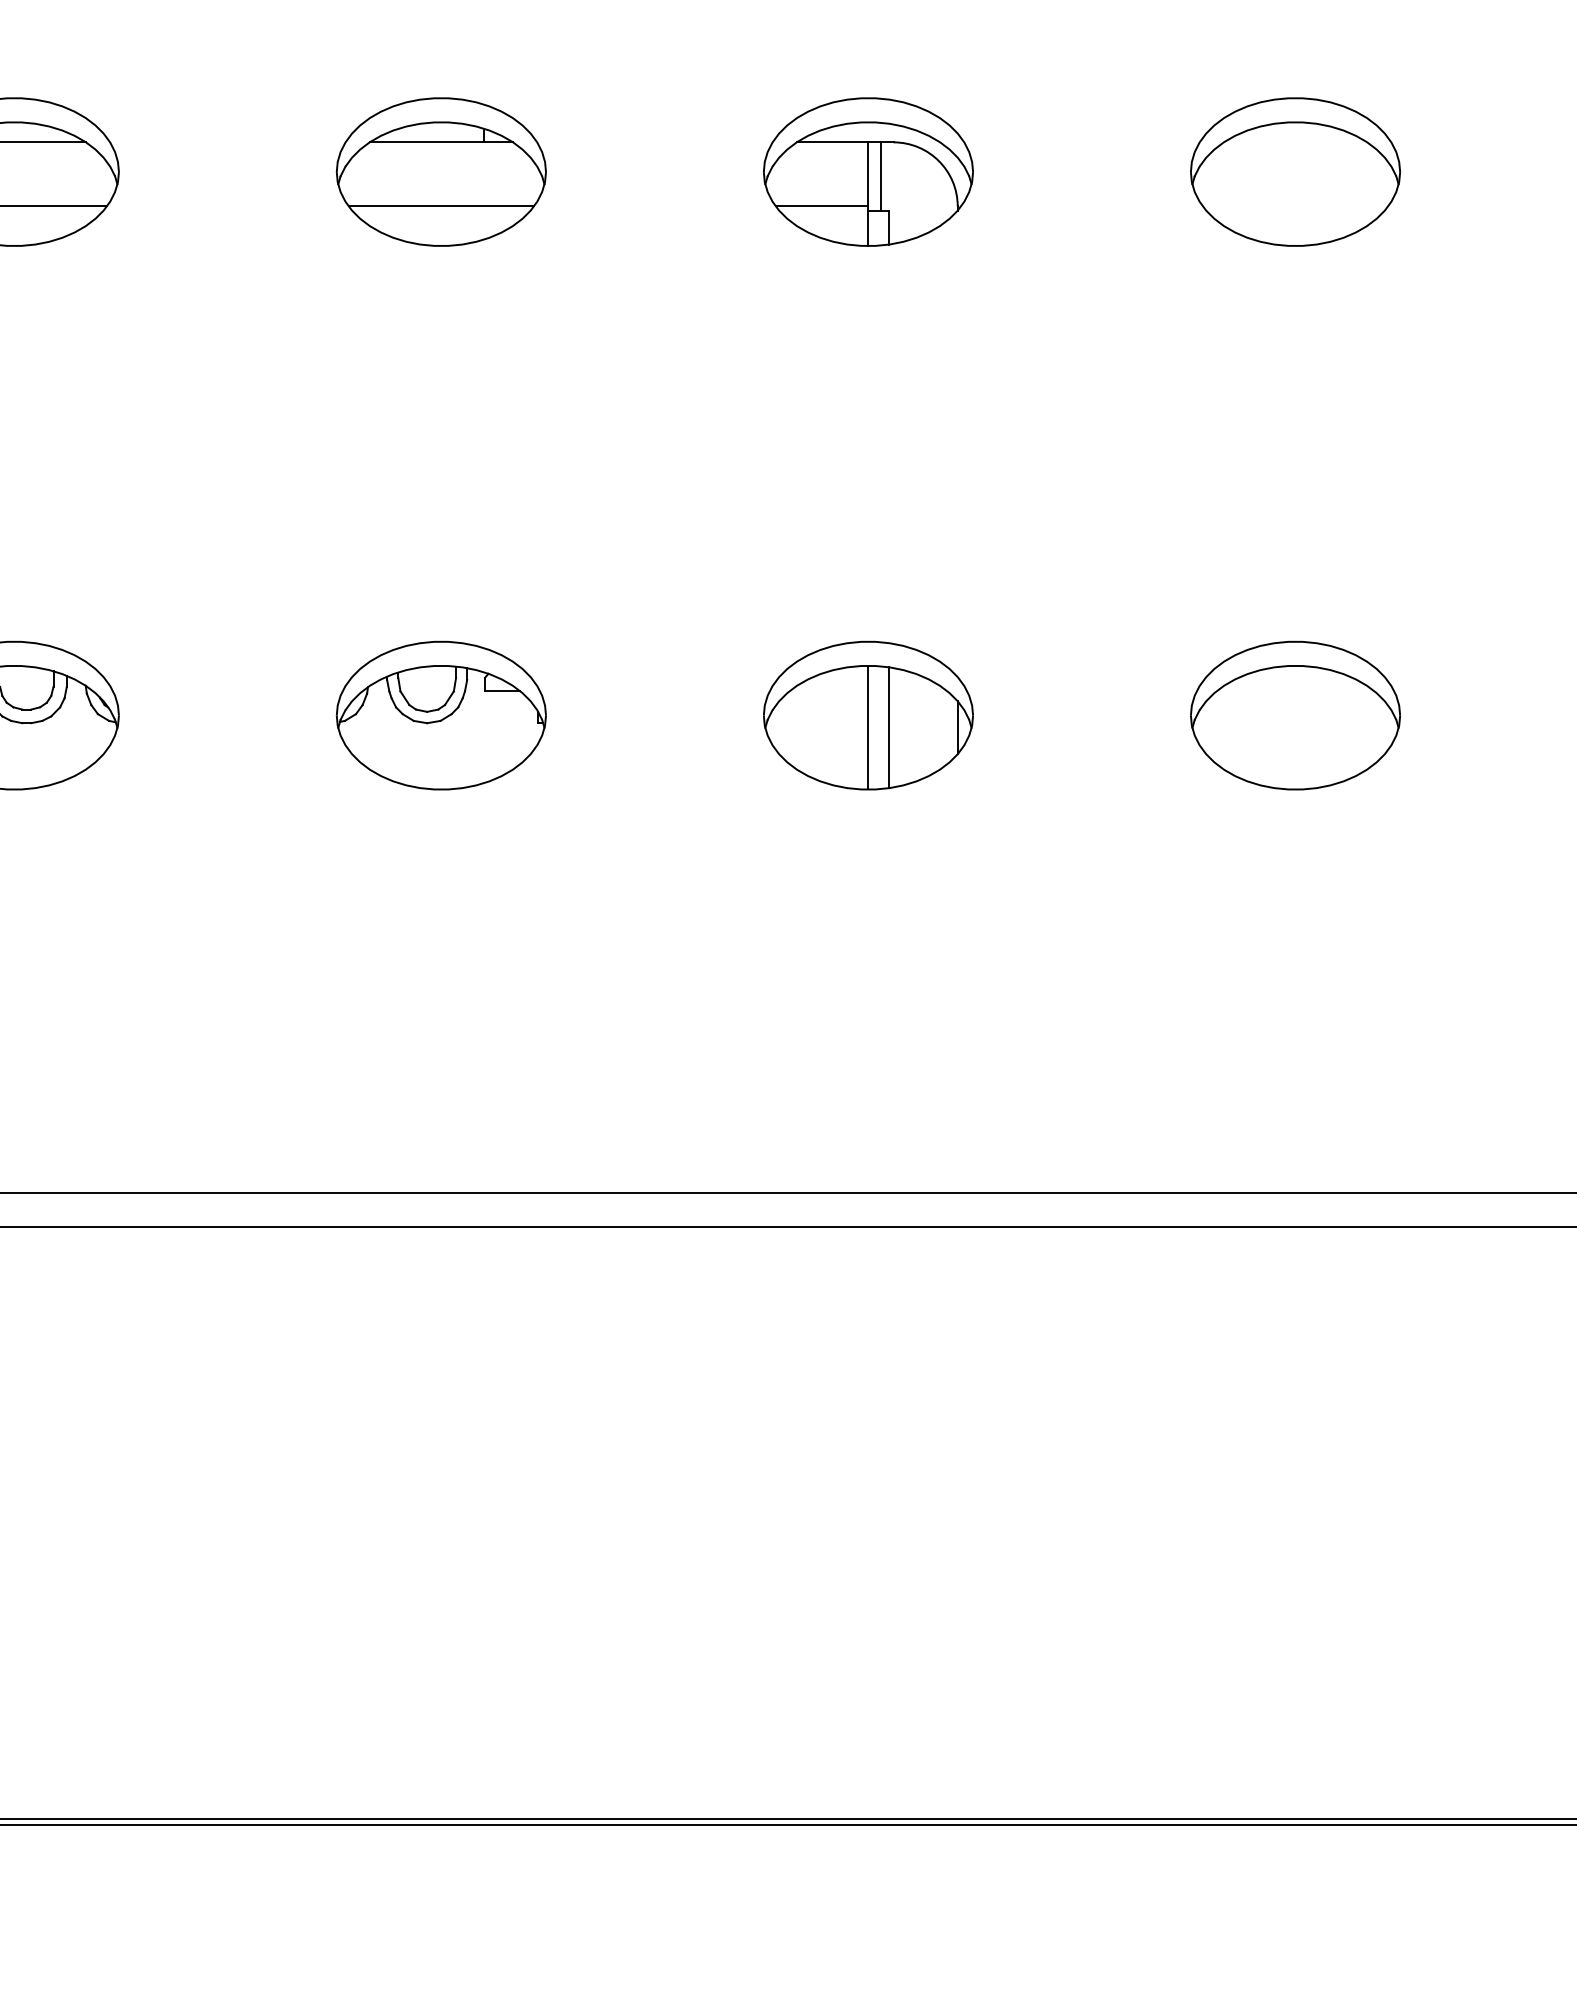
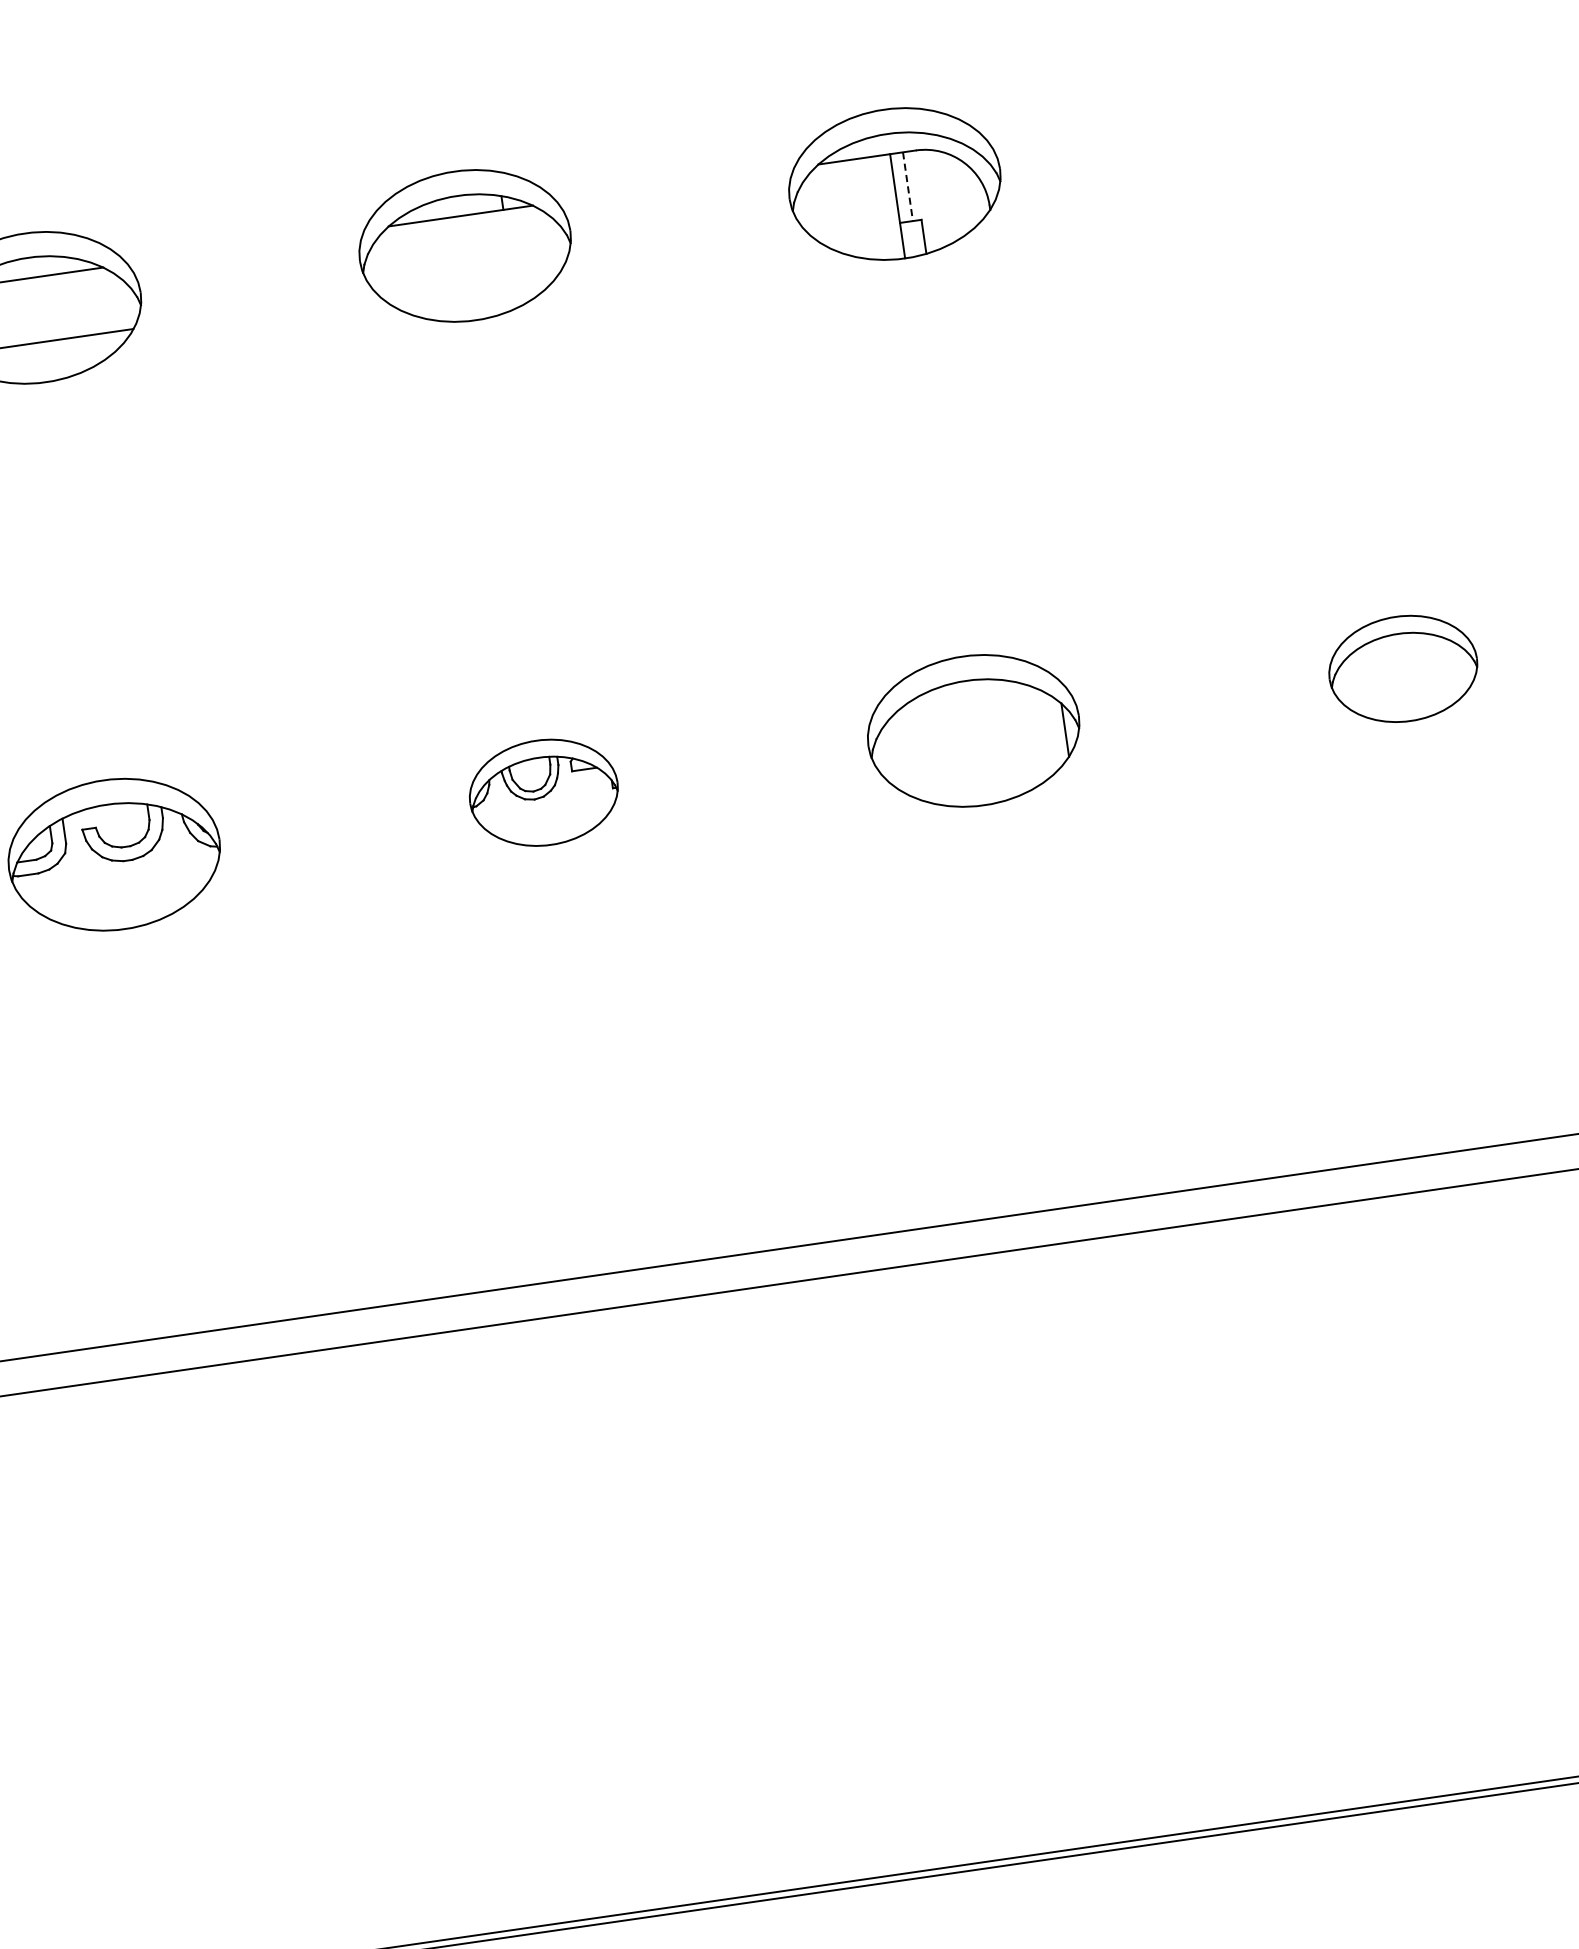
part: (1295, 171) -> (1324, 121), removed
line: (880, 177) -> (907, 187), solid -> dashed
line: (440, 206) -> (469, 280), removed
line: (822, 206) -> (853, 225), removed
part: (440, 715) -> (543, 792), size x0.7
part: (1295, 715) -> (1403, 668), size x0.7
line: (868, 727) -> (975, 742), removed
line: (889, 727) -> (996, 739), removed

